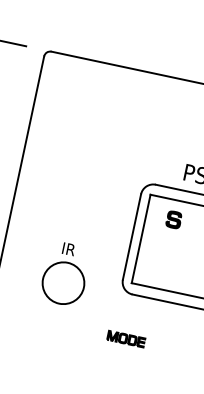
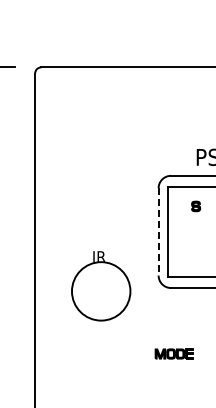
part: (173, 219) -> (195, 206), size x0.6
line: (131, 236) -> (158, 231), solid -> dashed
circle: (63, 283) -> (101, 291), size x1.4
part: (125, 338) -> (173, 353), moved

